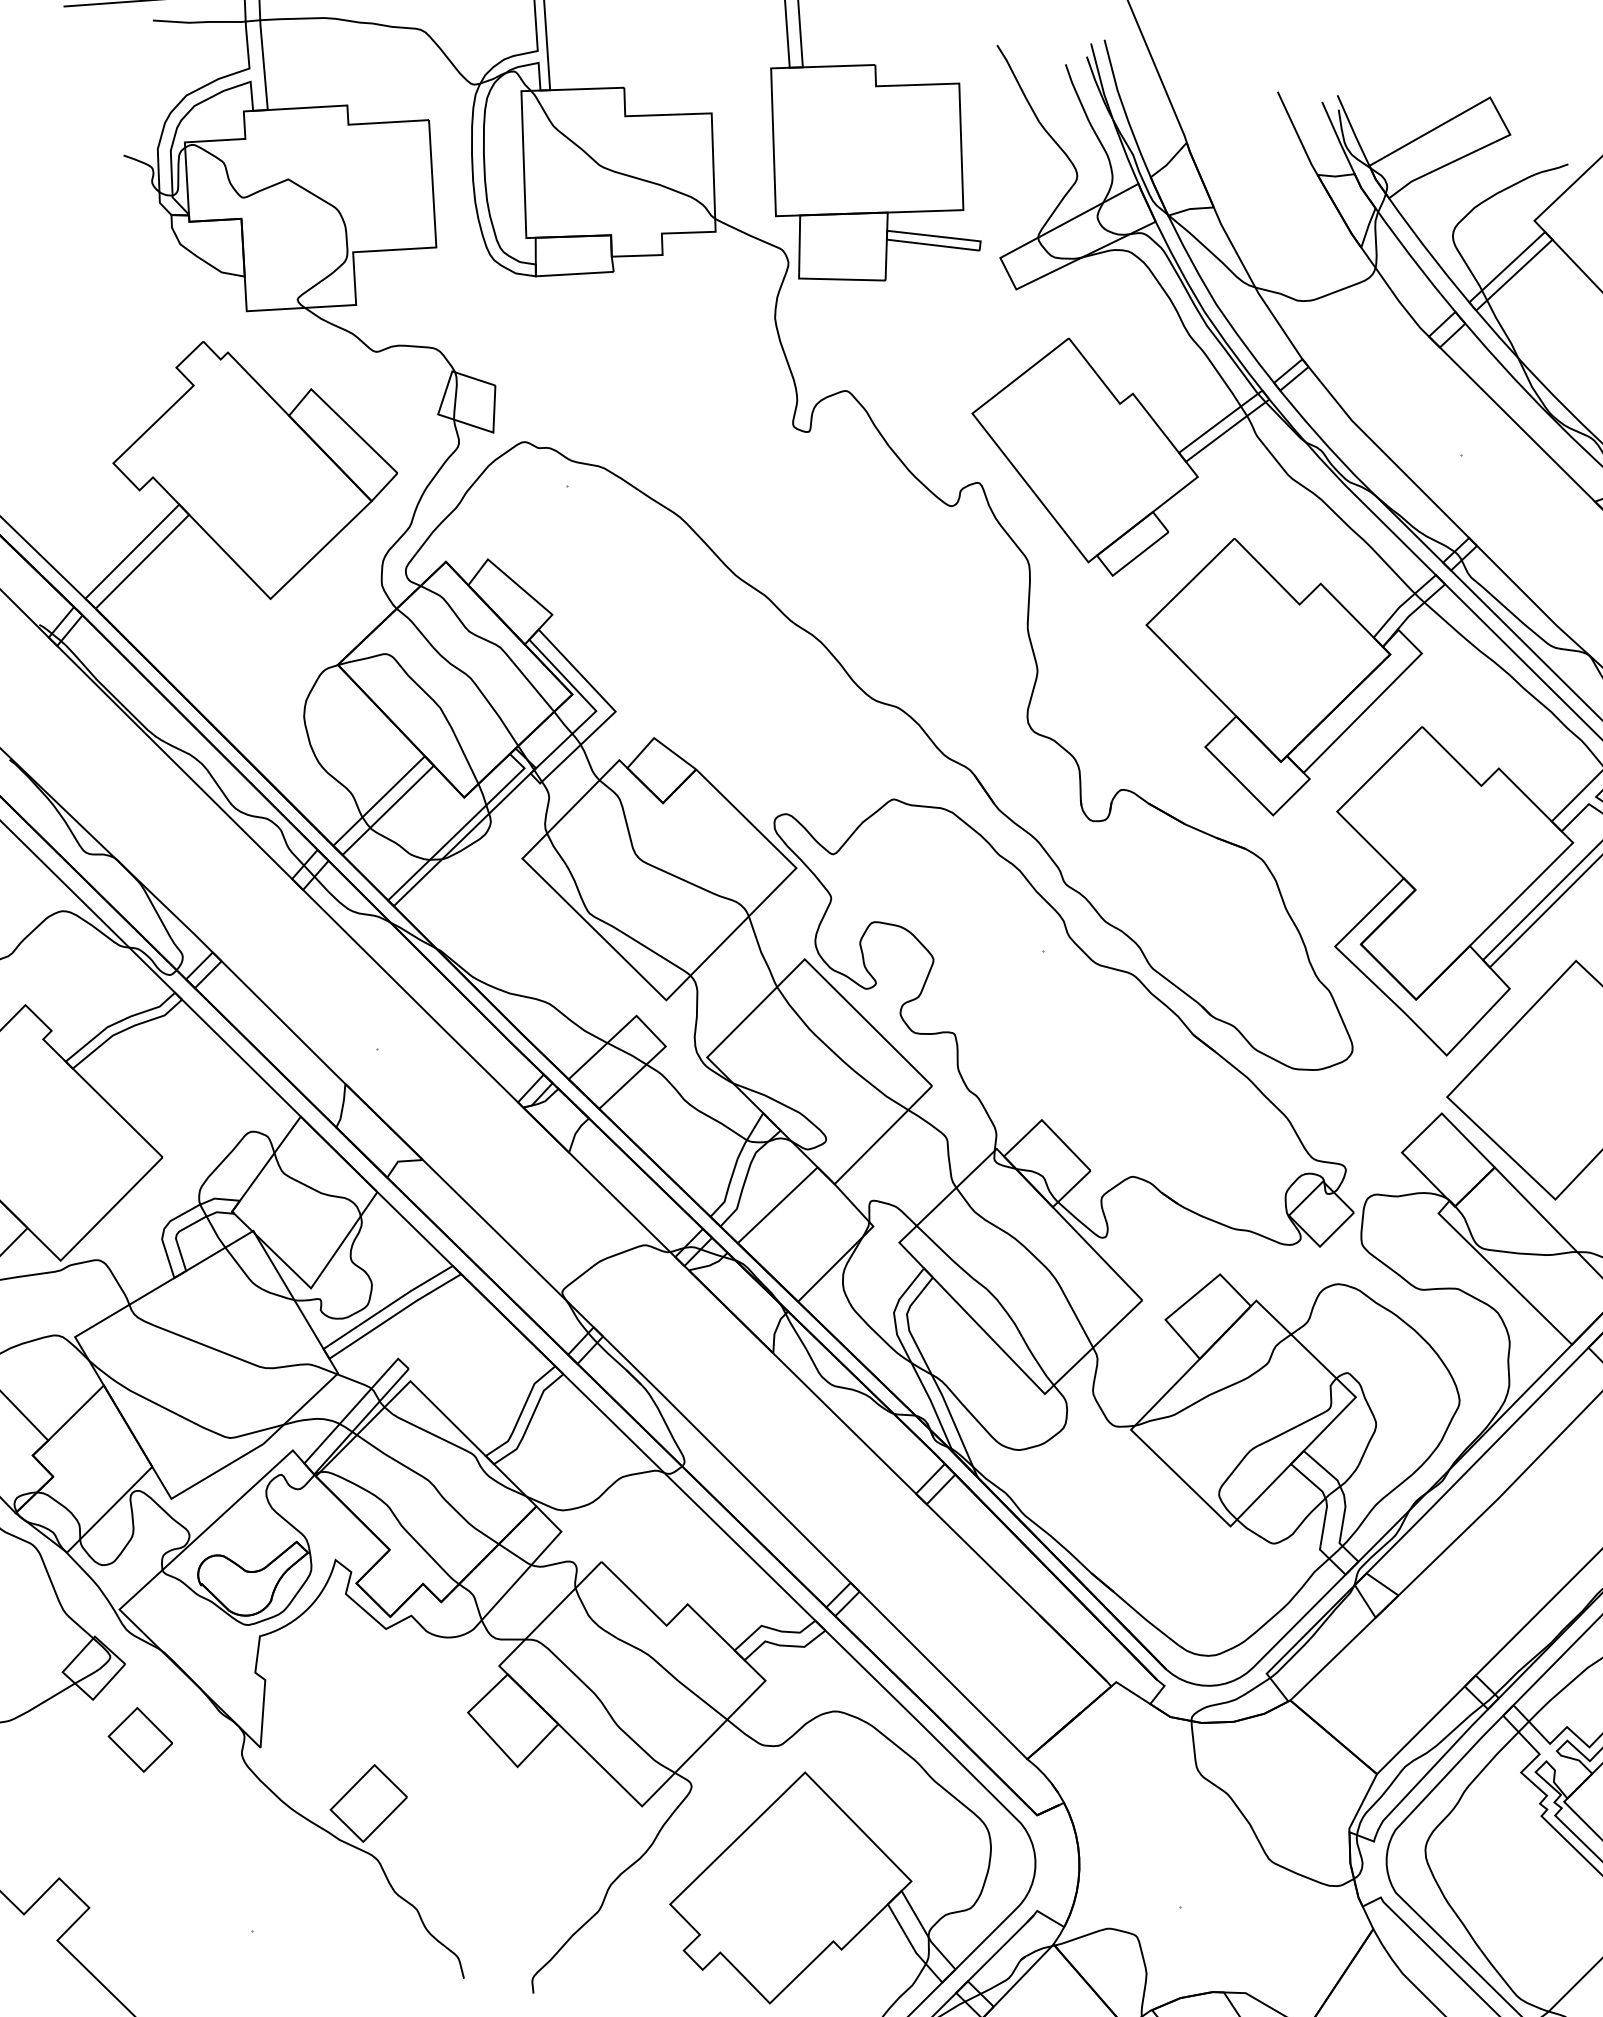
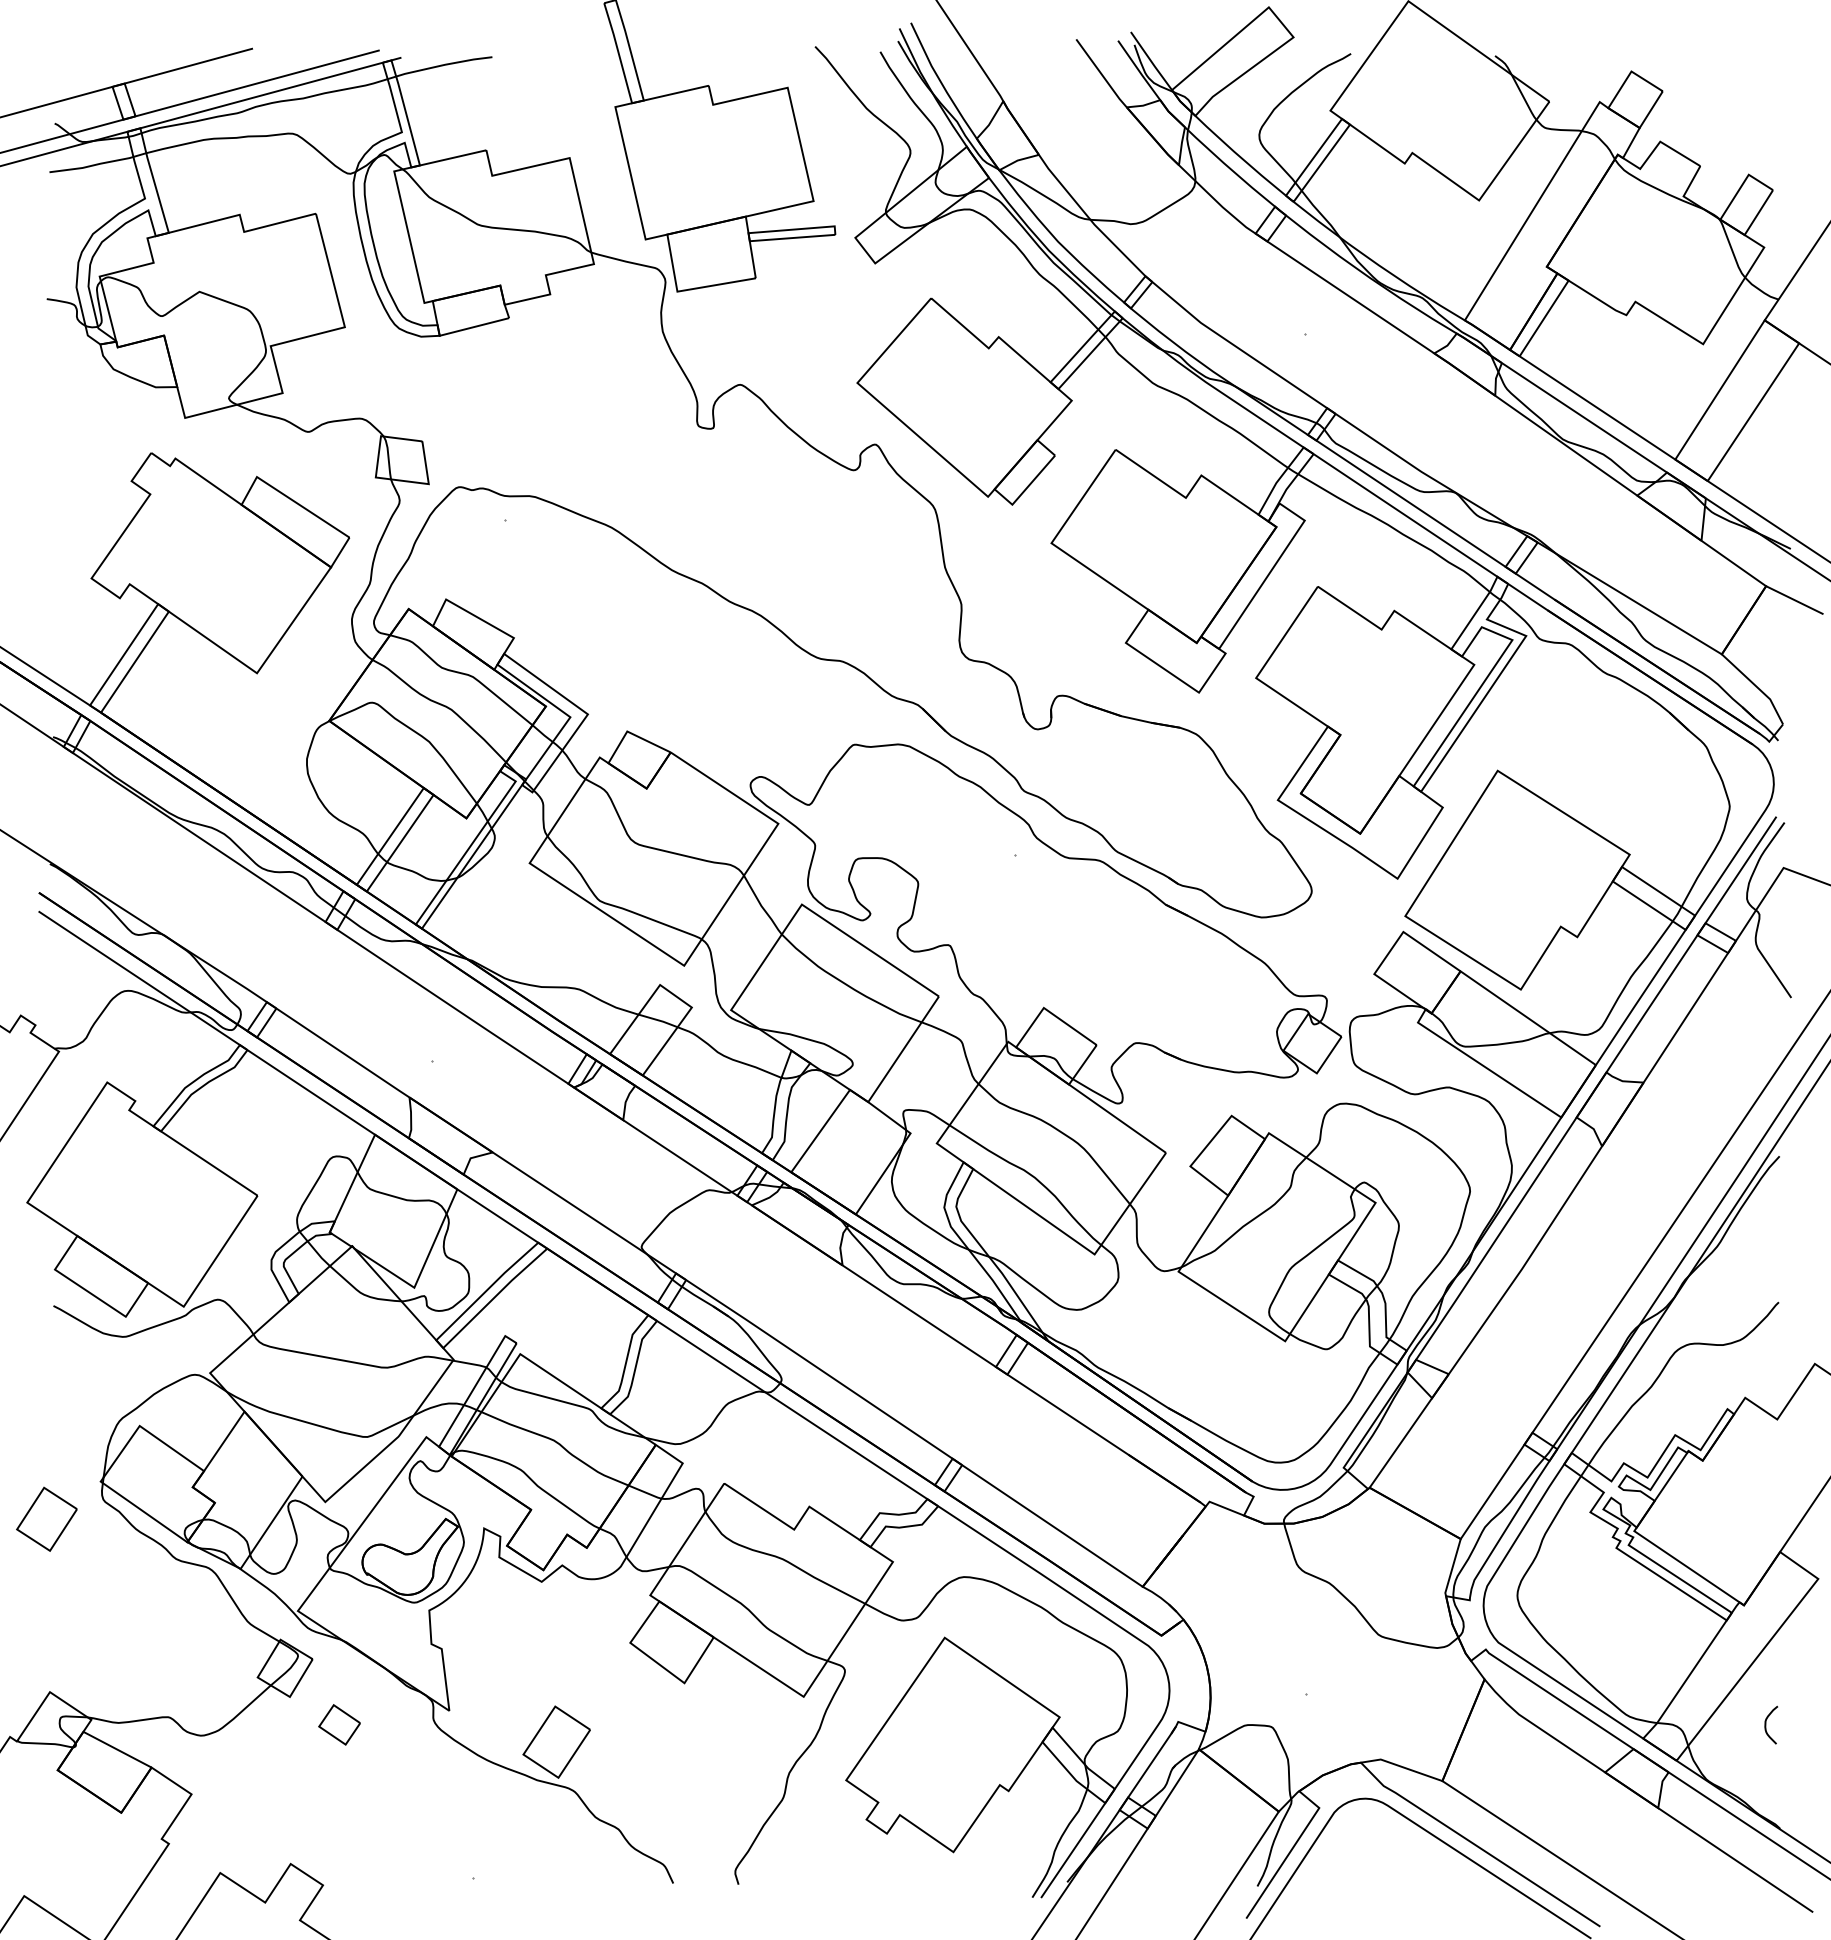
part: (140, 1739) -> (339, 1724), size x0.7

